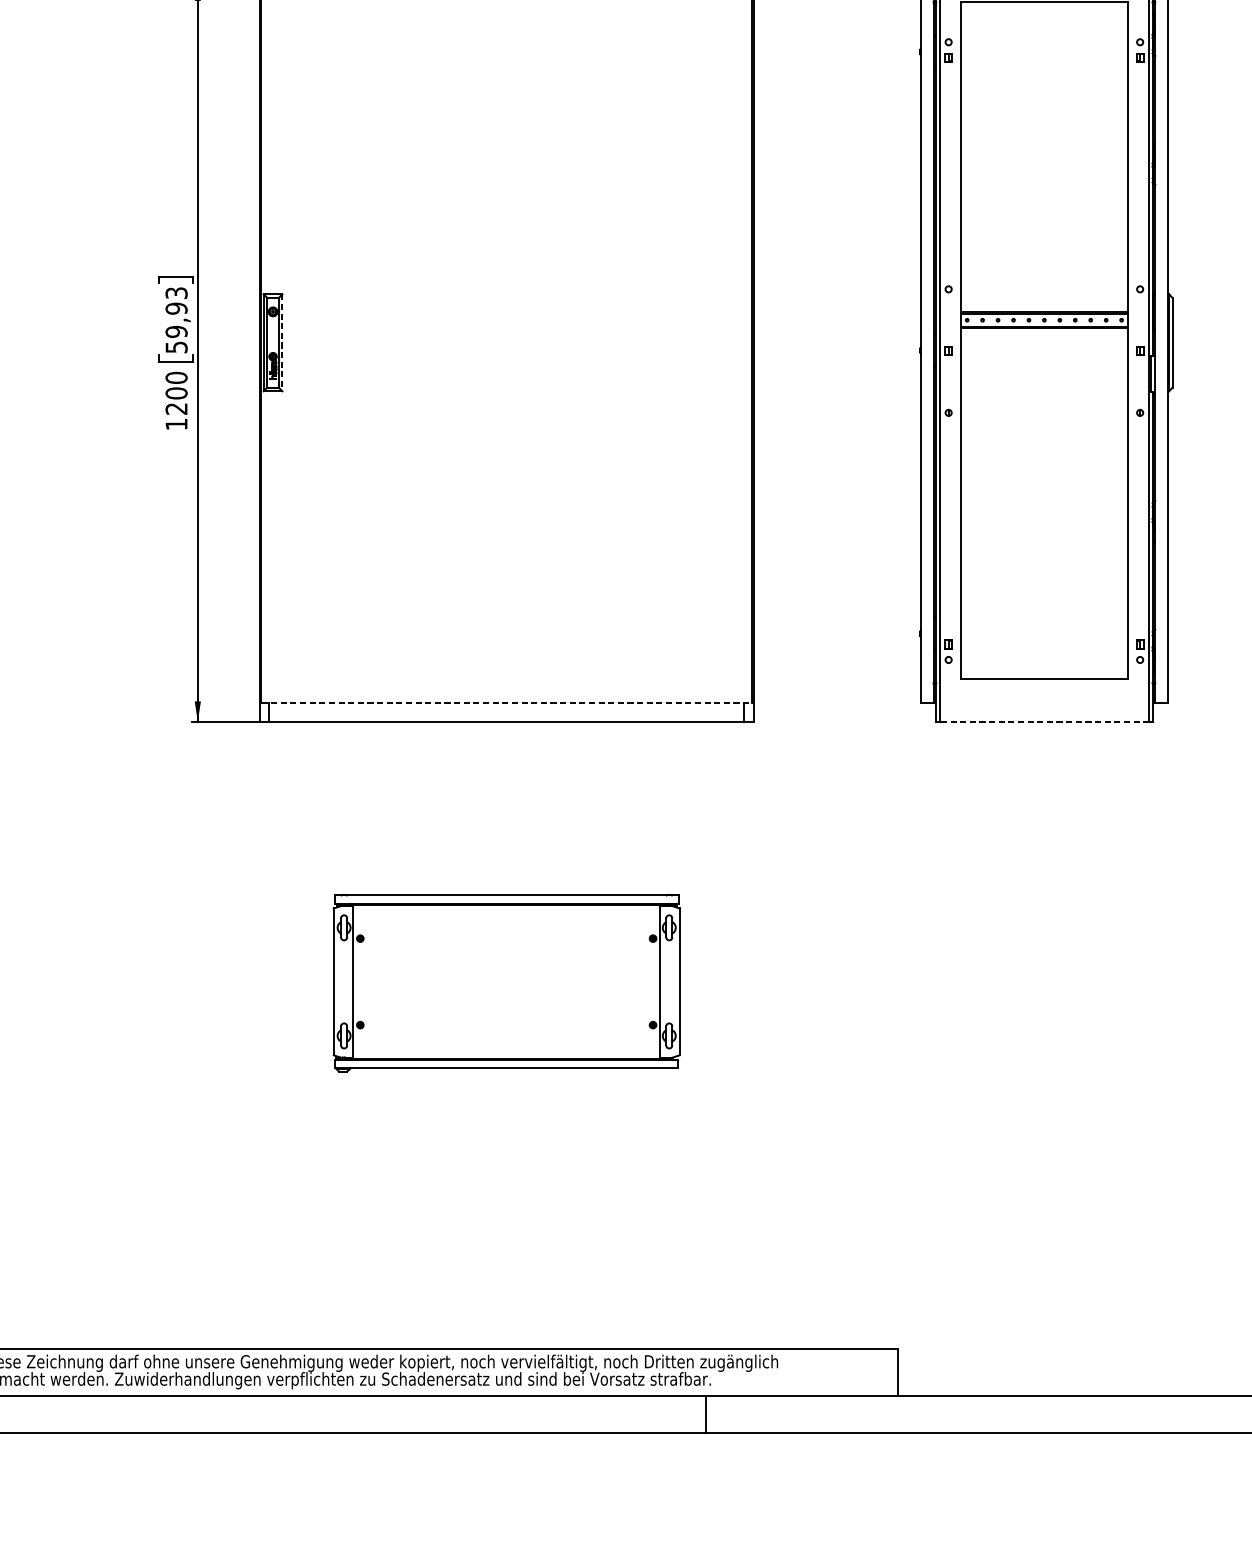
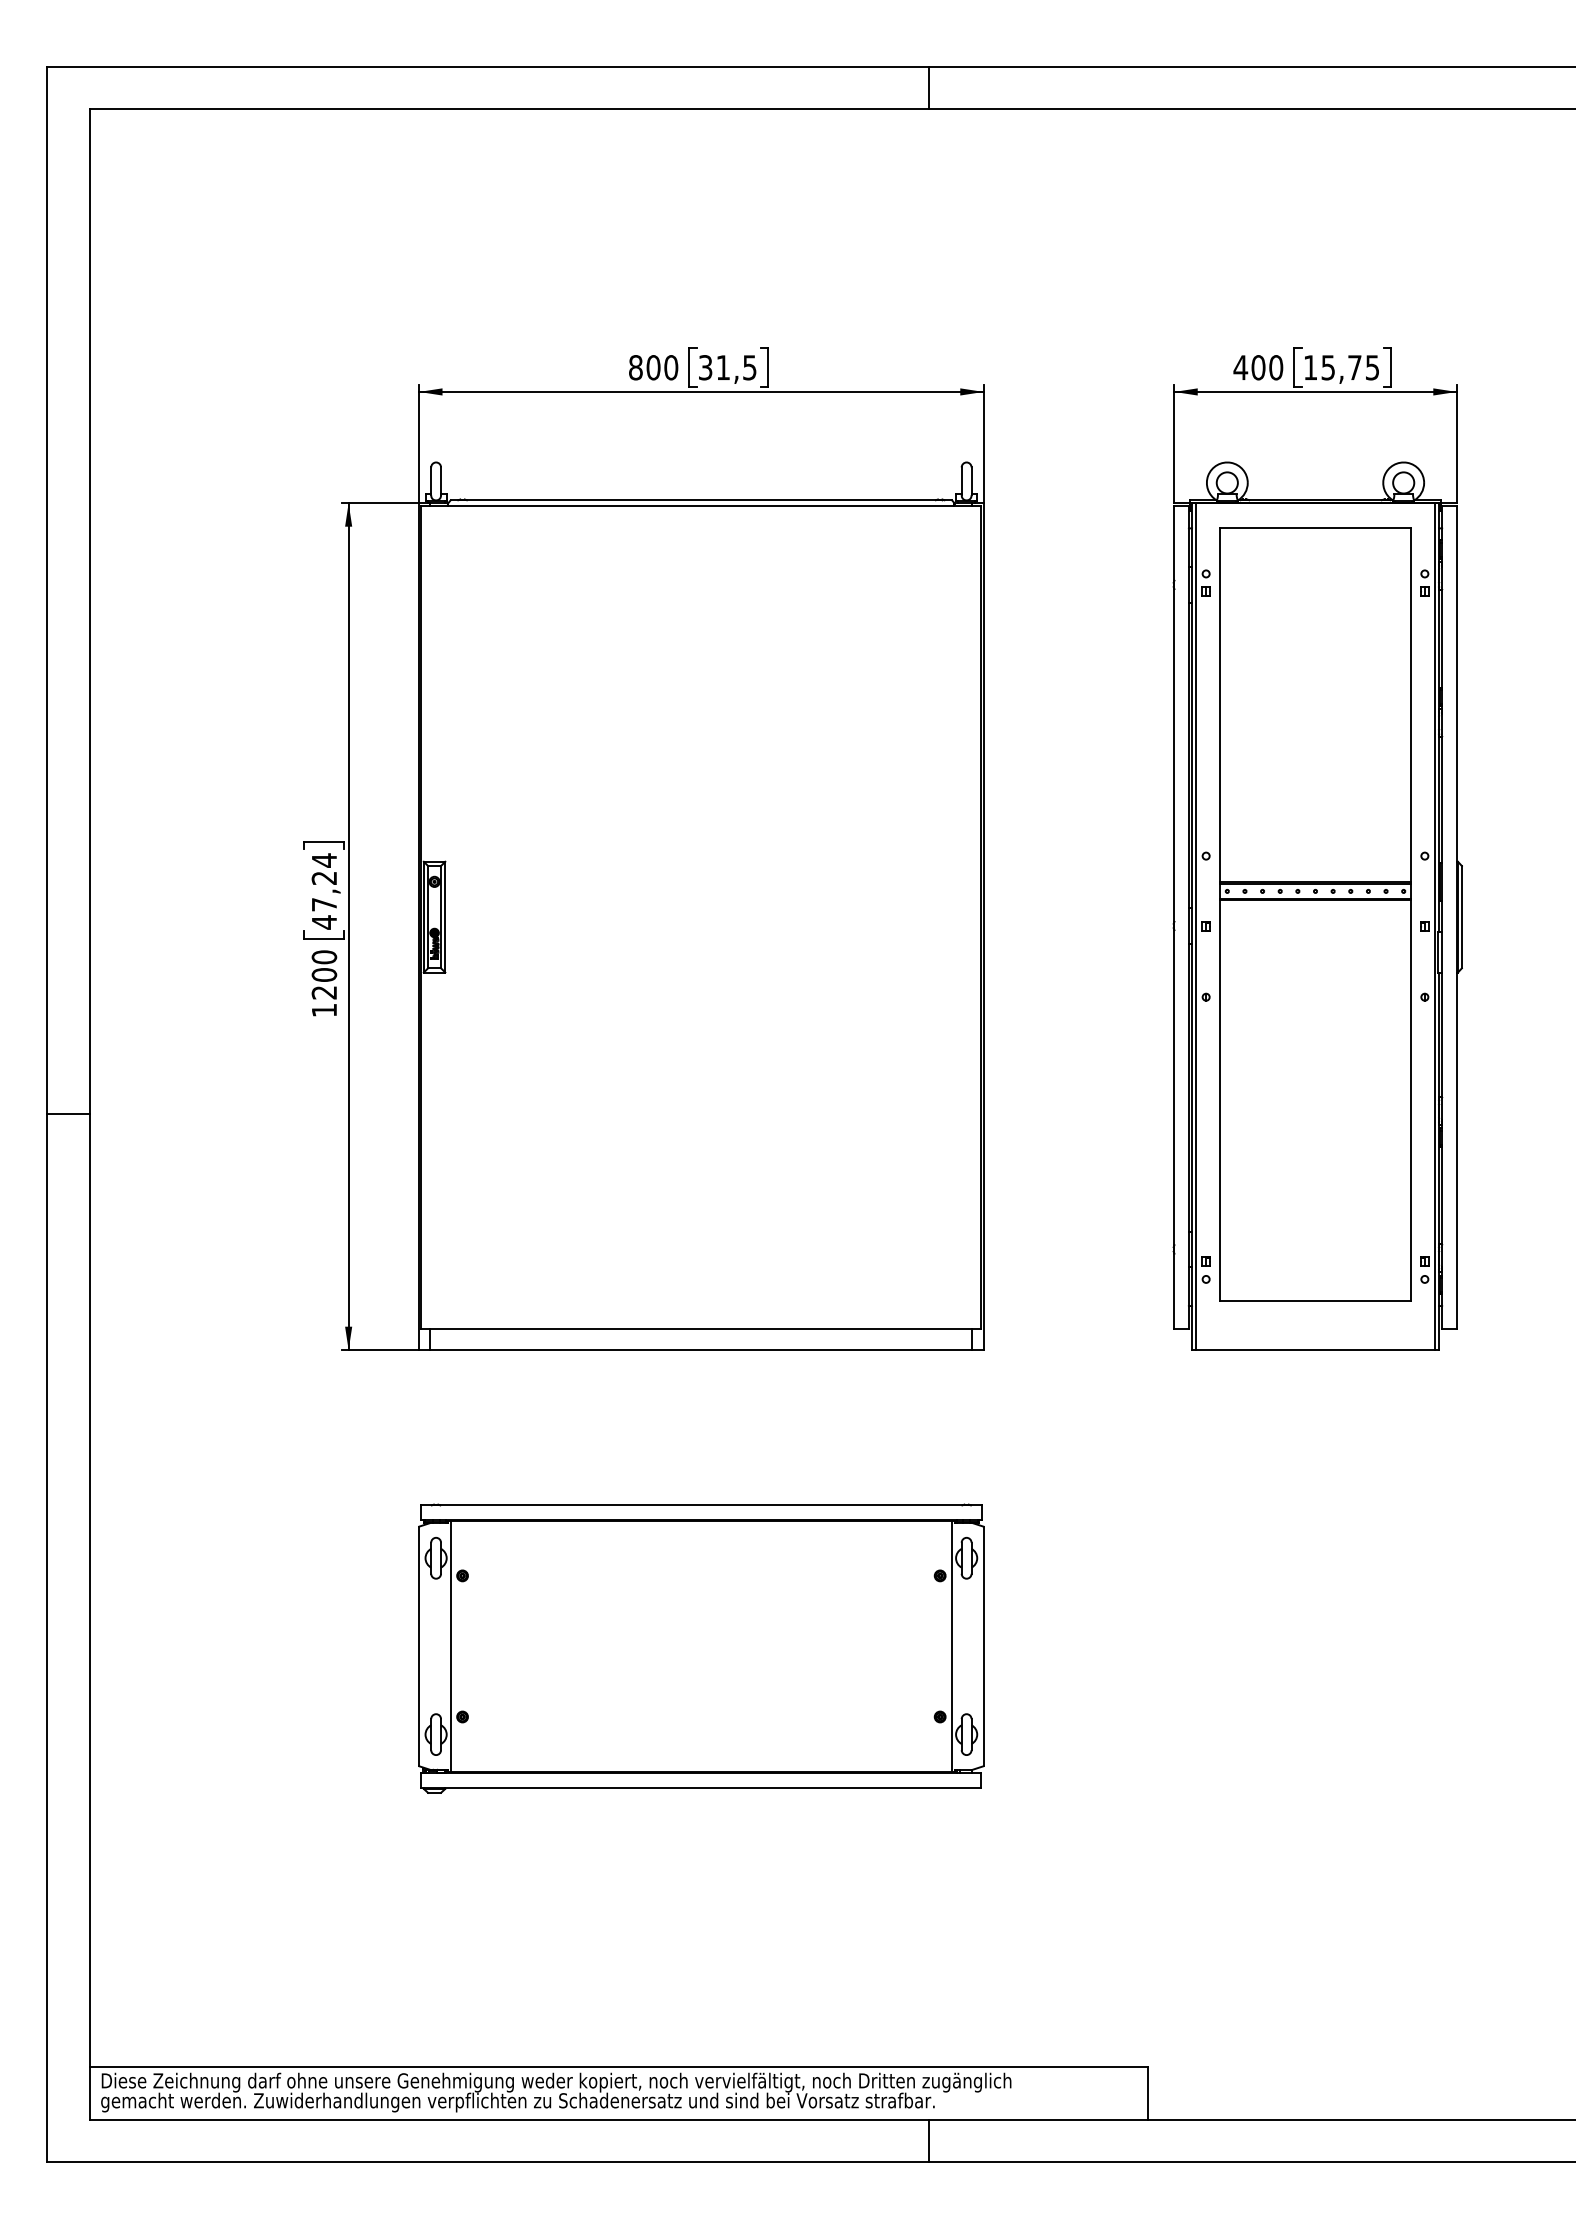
text: (176, 320) -> (324, 891), 59,93 -> 47,24
line: (282, 343) -> (445, 917), dashed -> solid
line: (506, 702) -> (701, 1328), dashed -> solid
line: (1044, 721) -> (1315, 1349), dashed -> solid
part: (506, 983) -> (701, 1648), size x1.43

